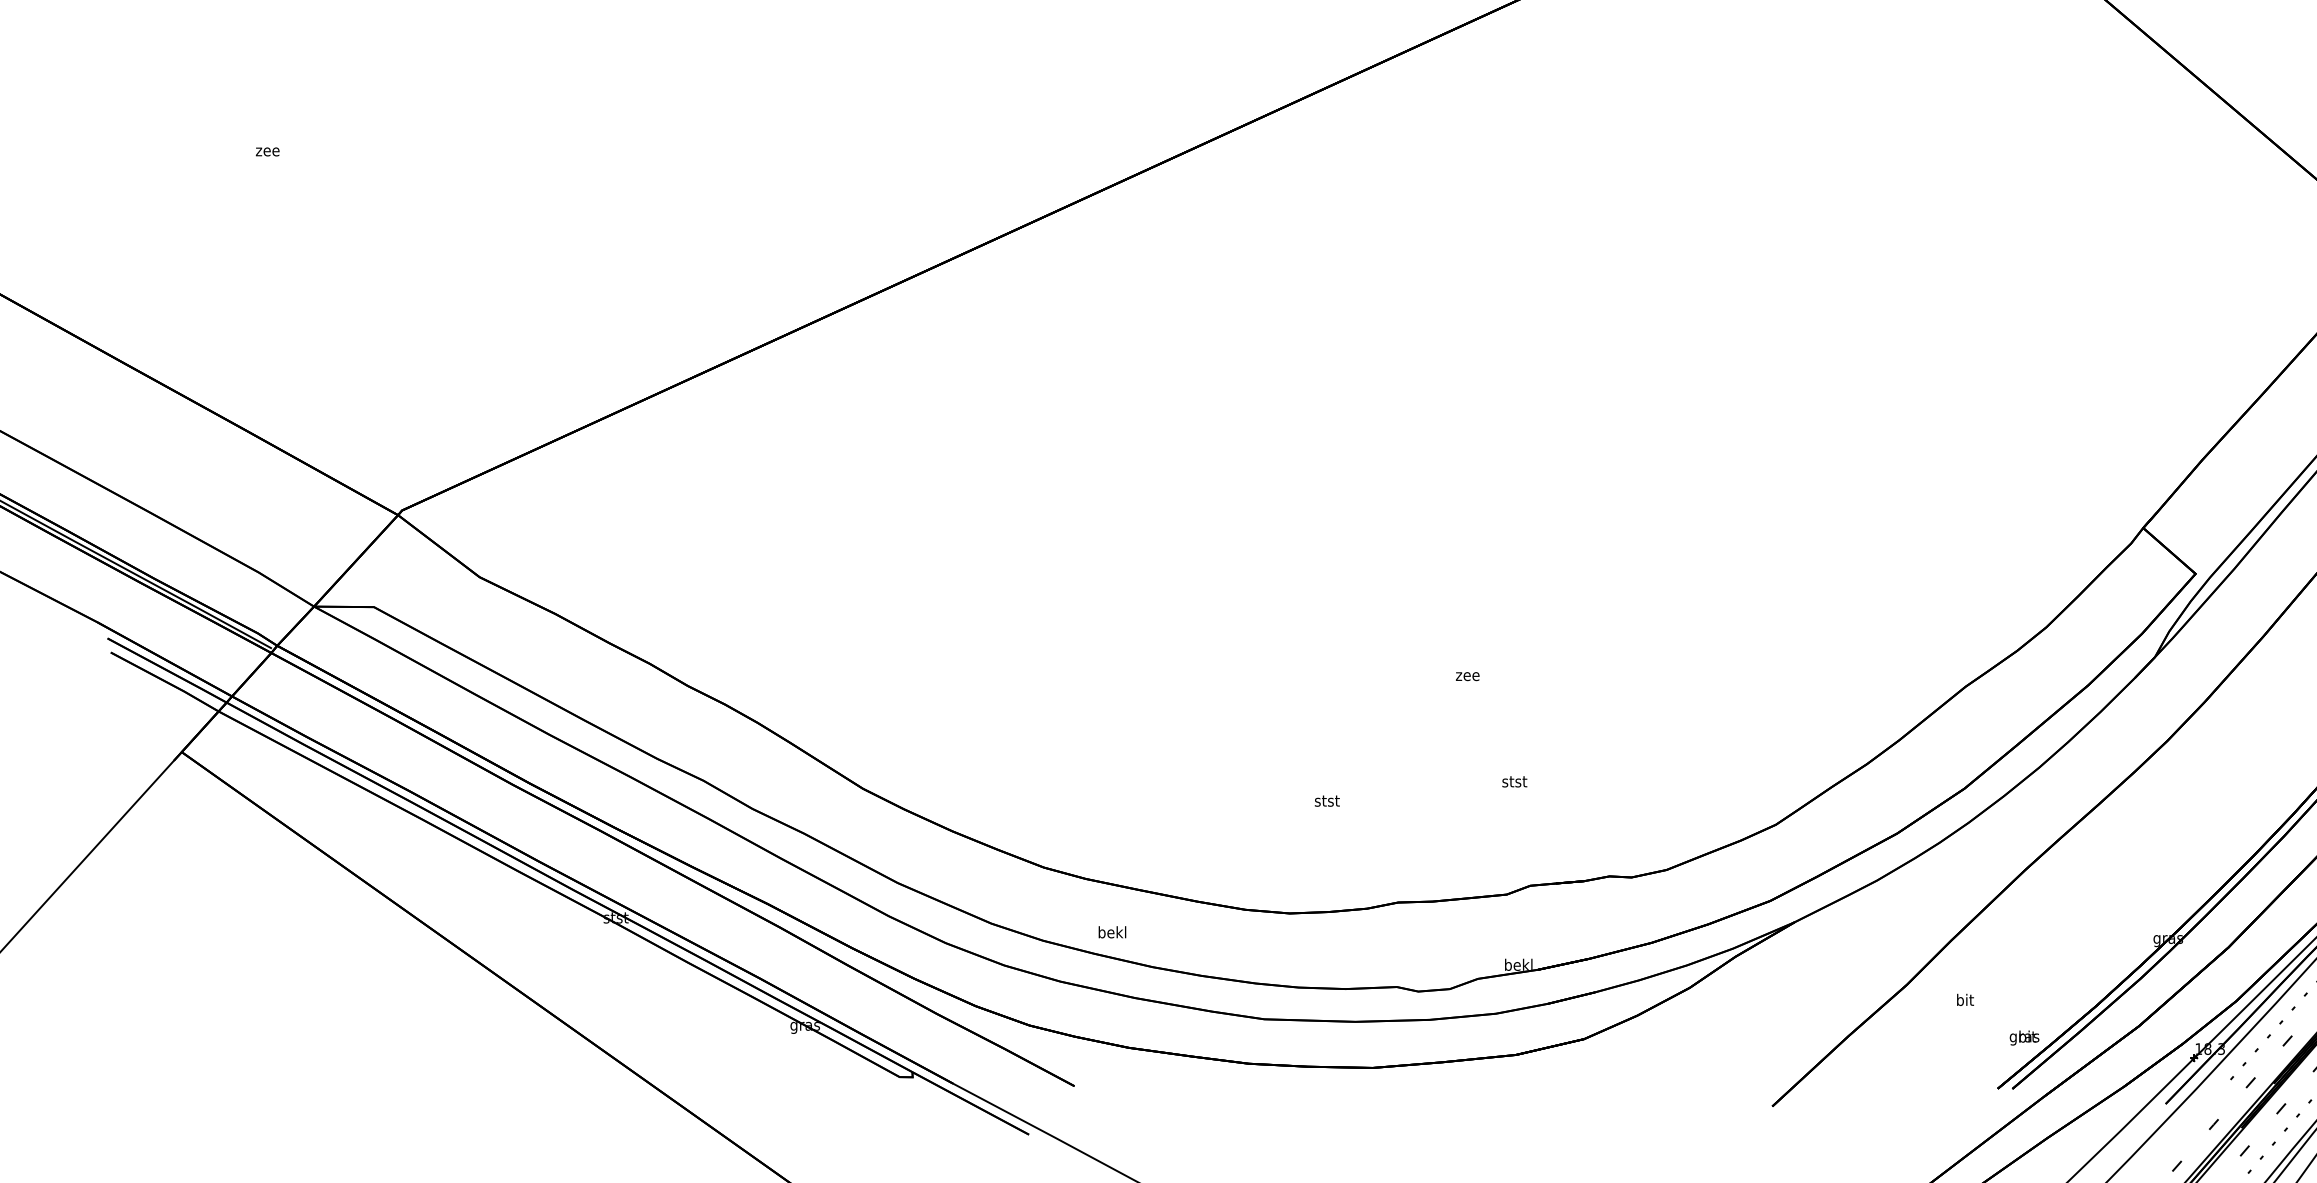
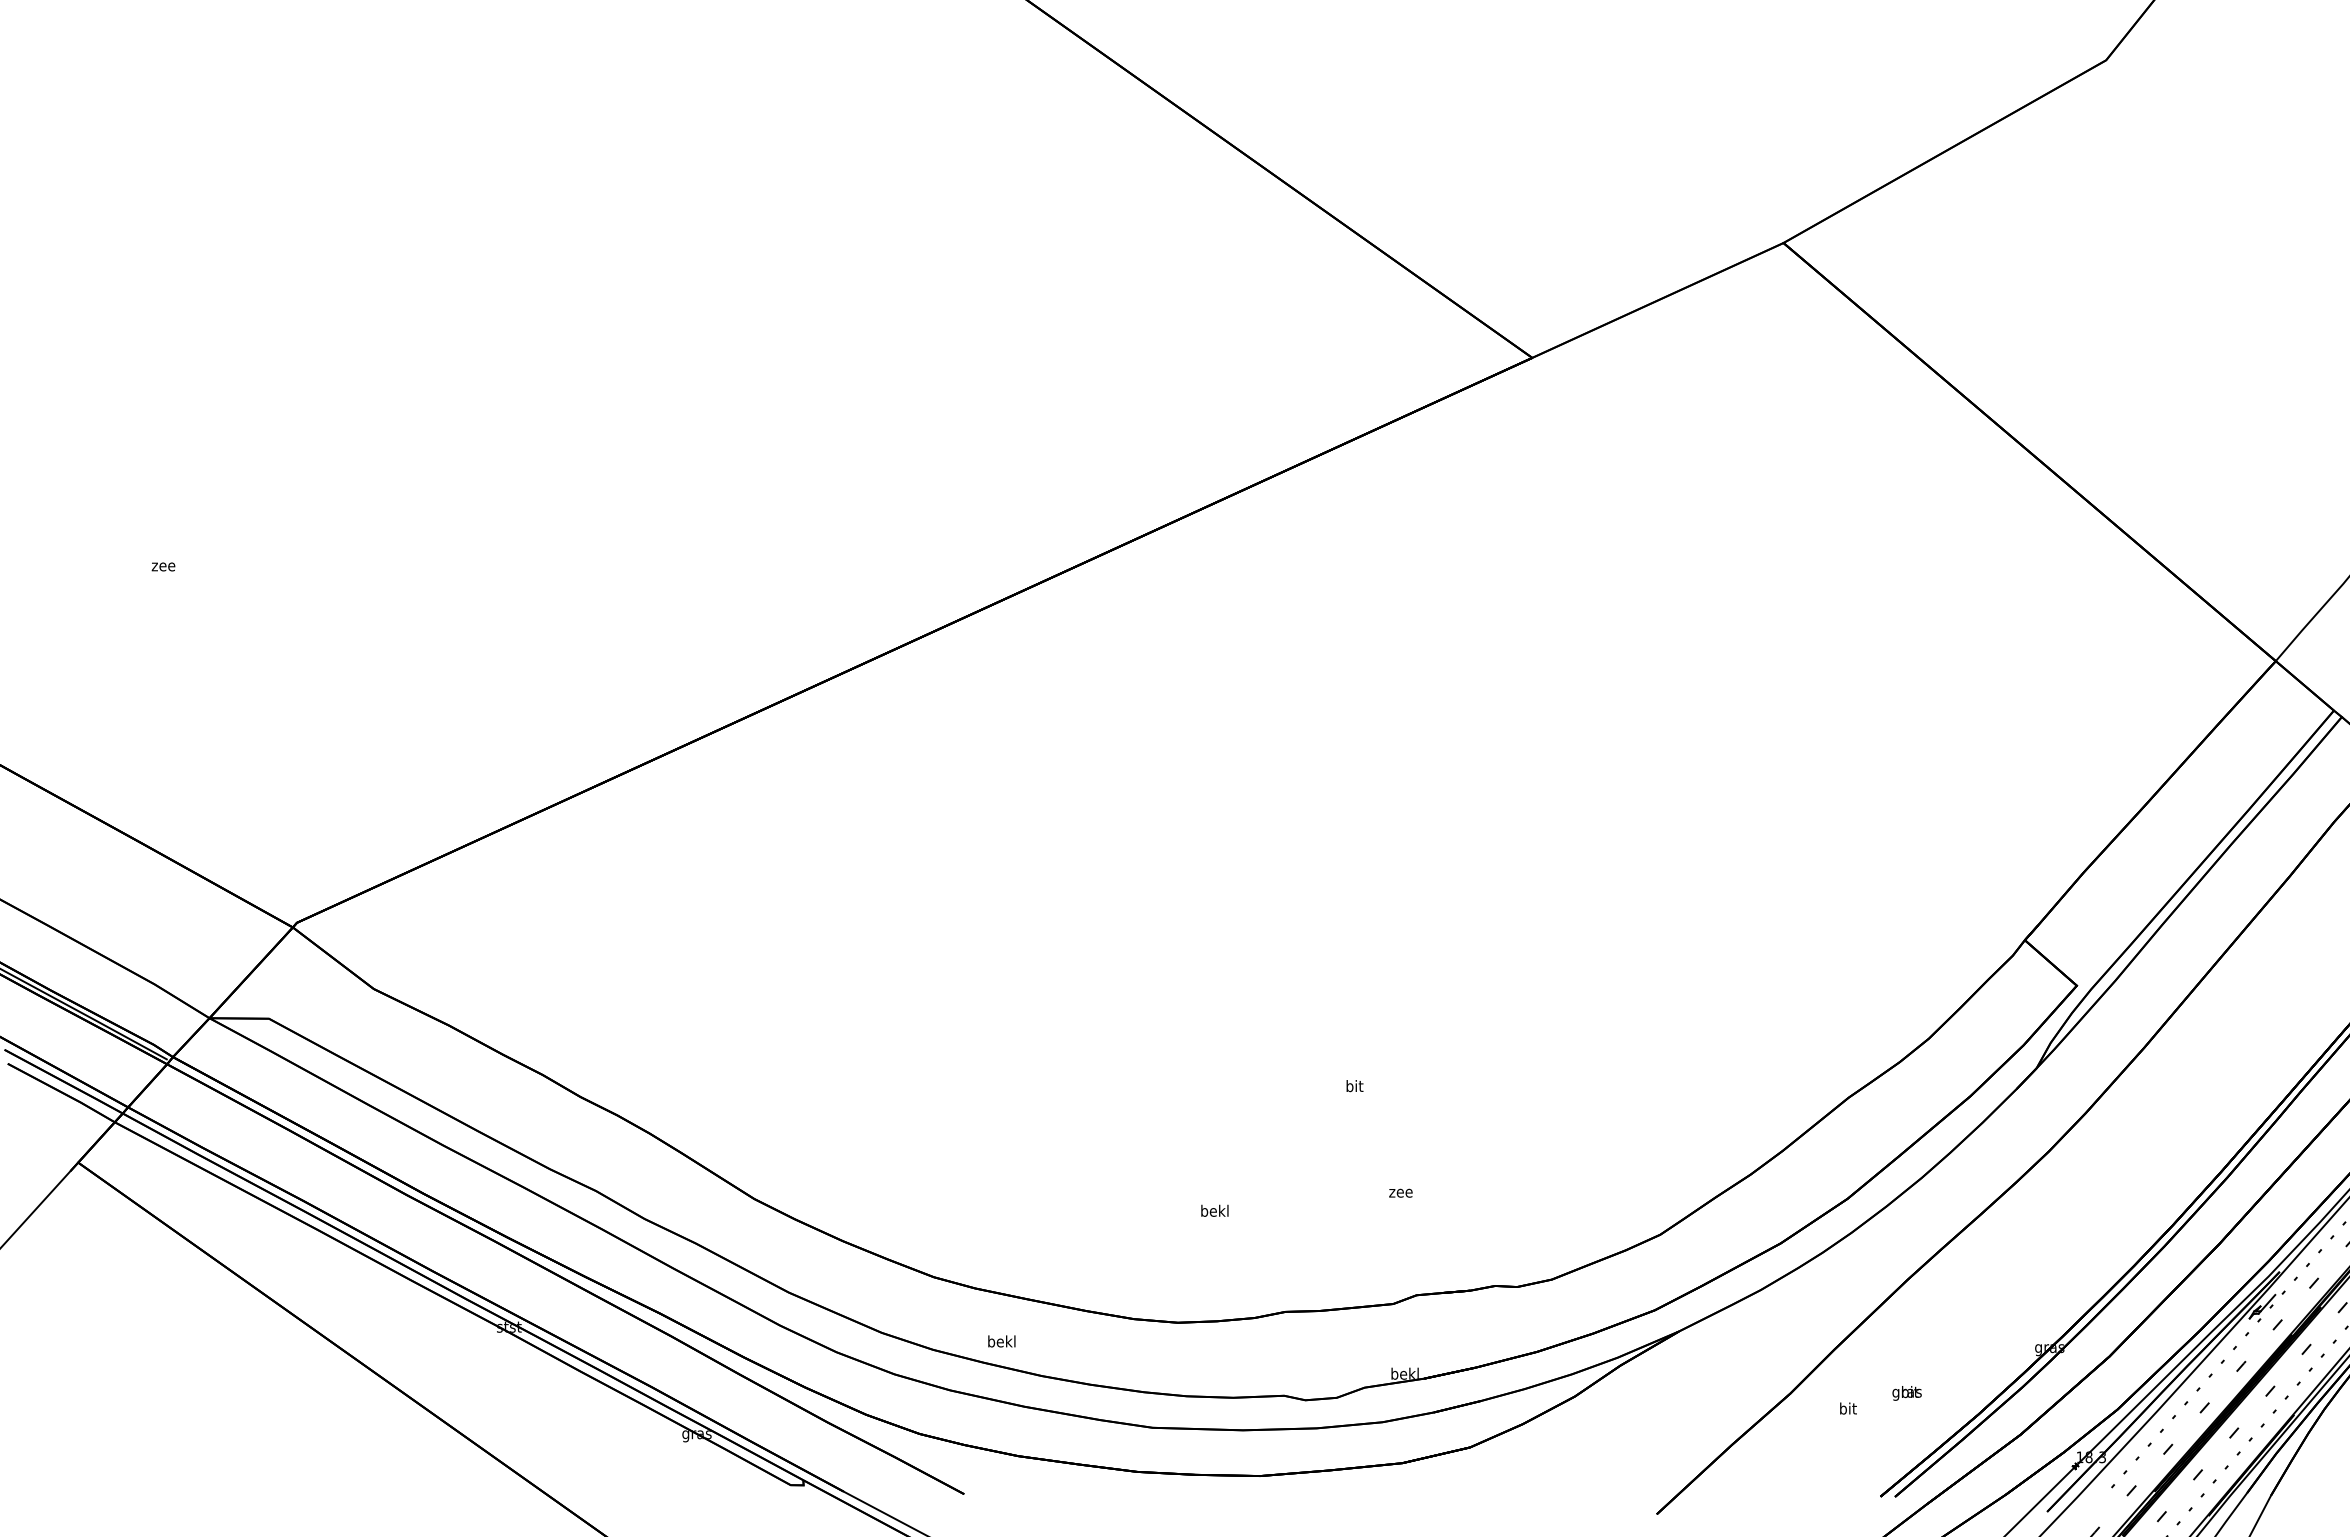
text: (1467, 675) -> (1354, 1086), zee -> bit
text: (1514, 781) -> (1400, 1191), stst -> zee
text: (1326, 800) -> (1214, 1210), stst -> bekl
text: (2023, 1038) -> (1906, 1393), moved

